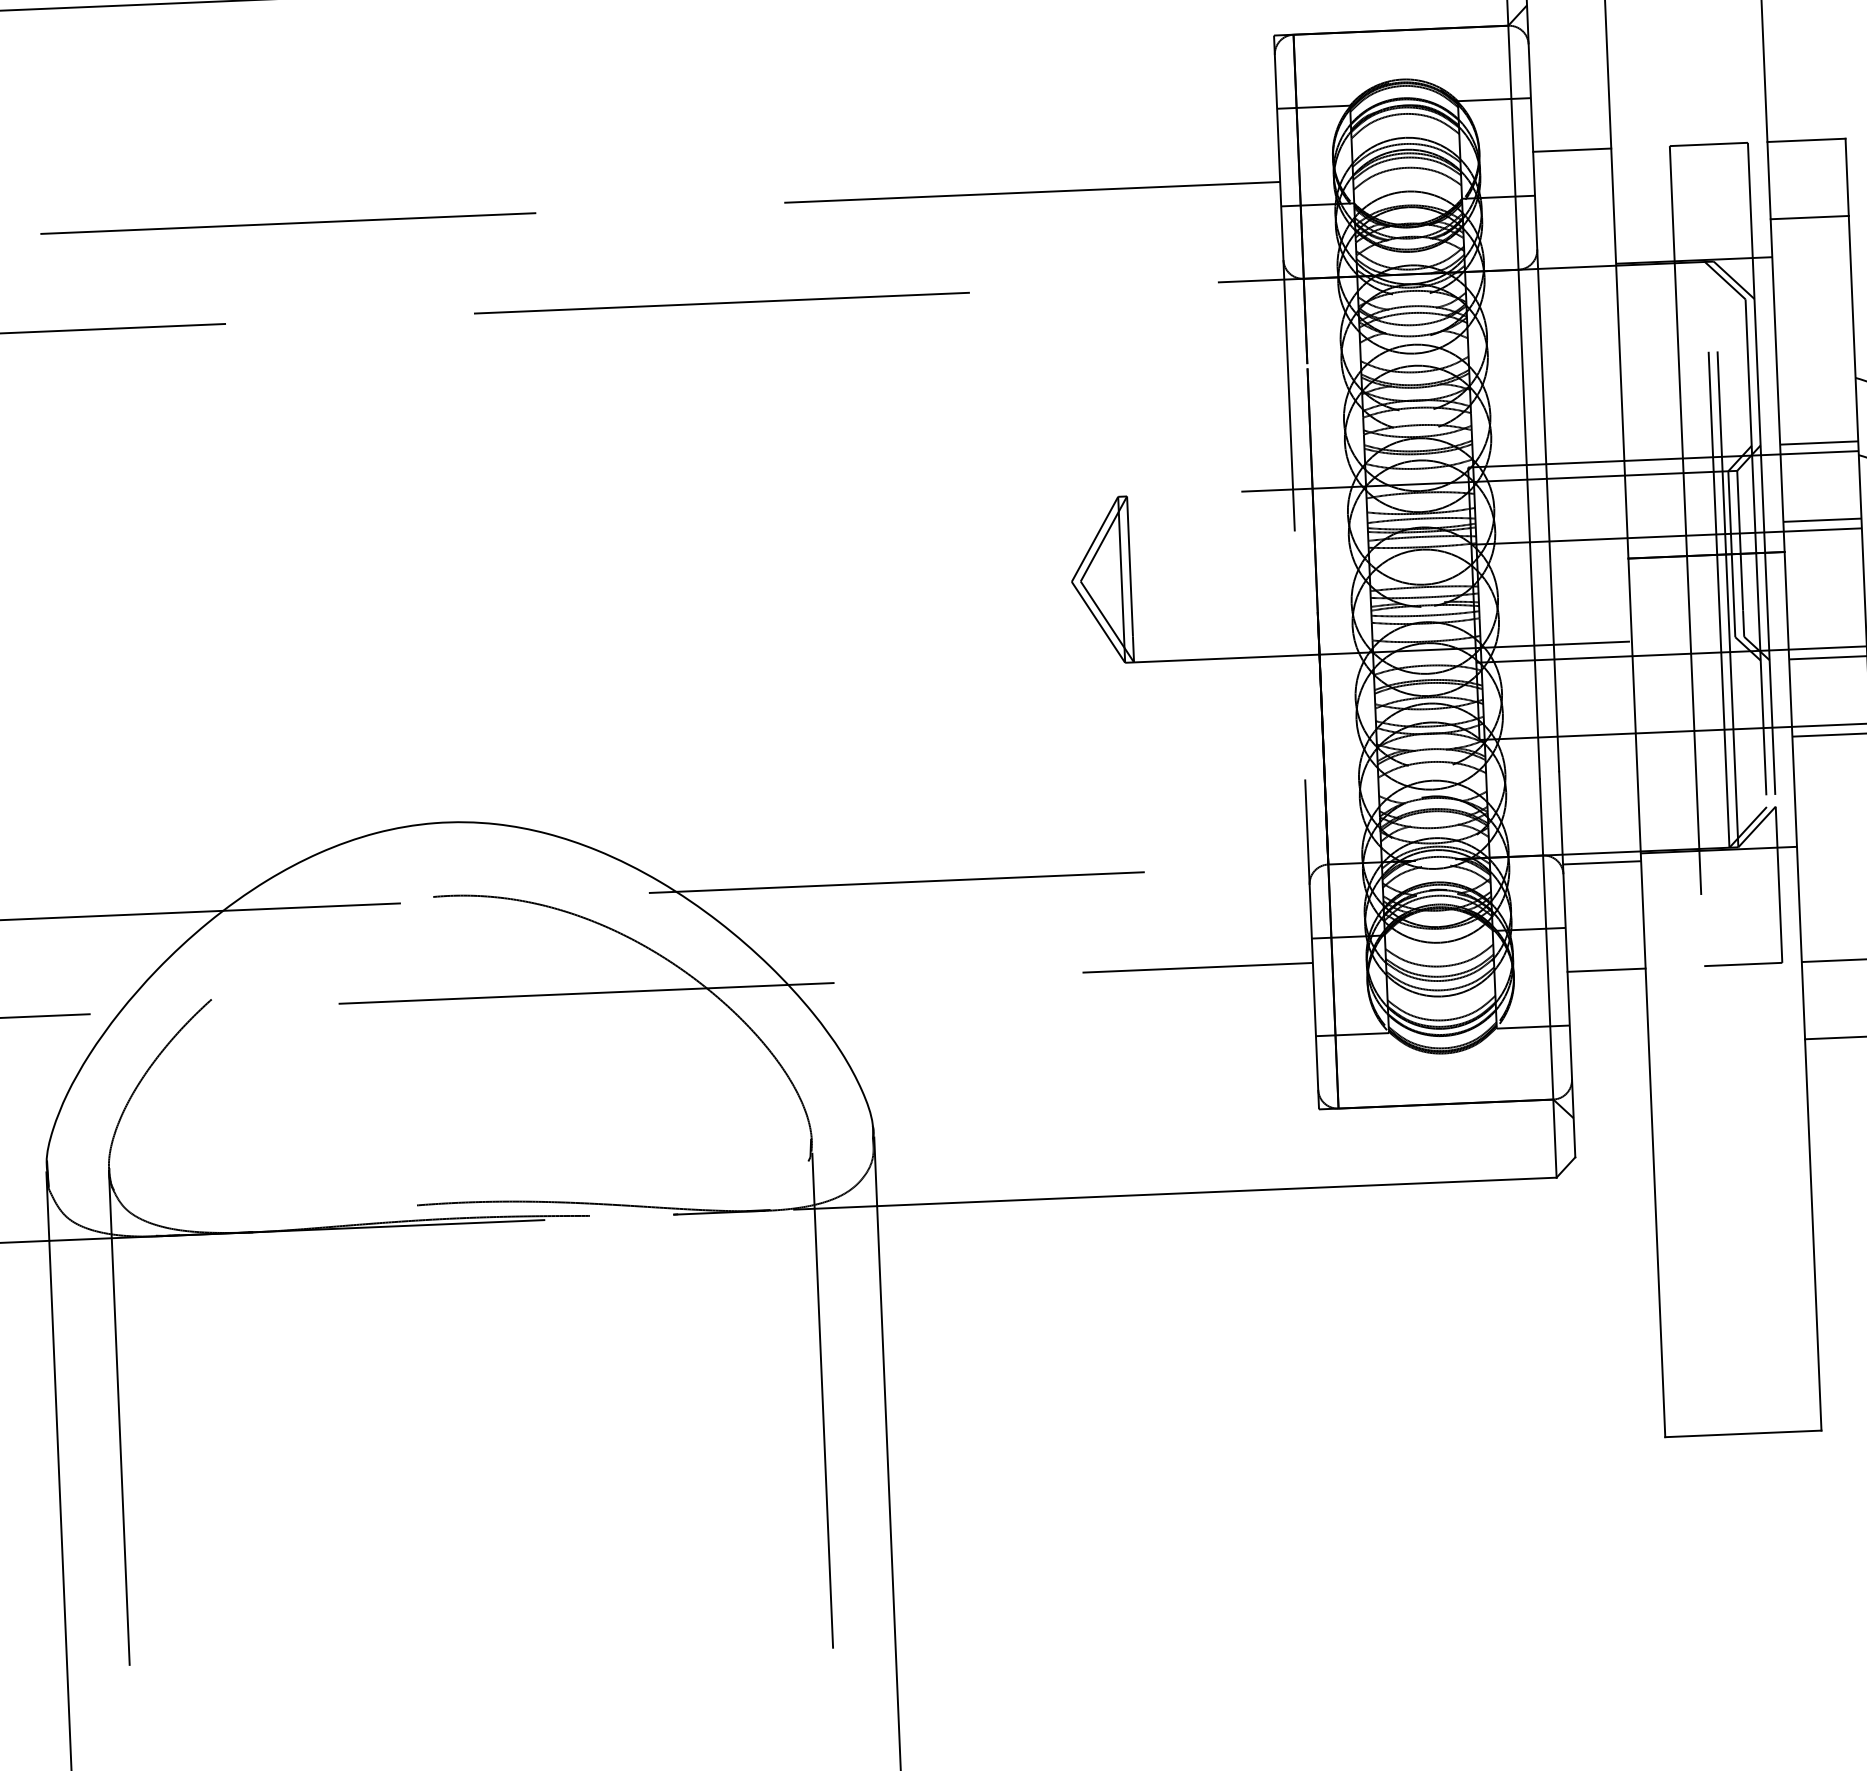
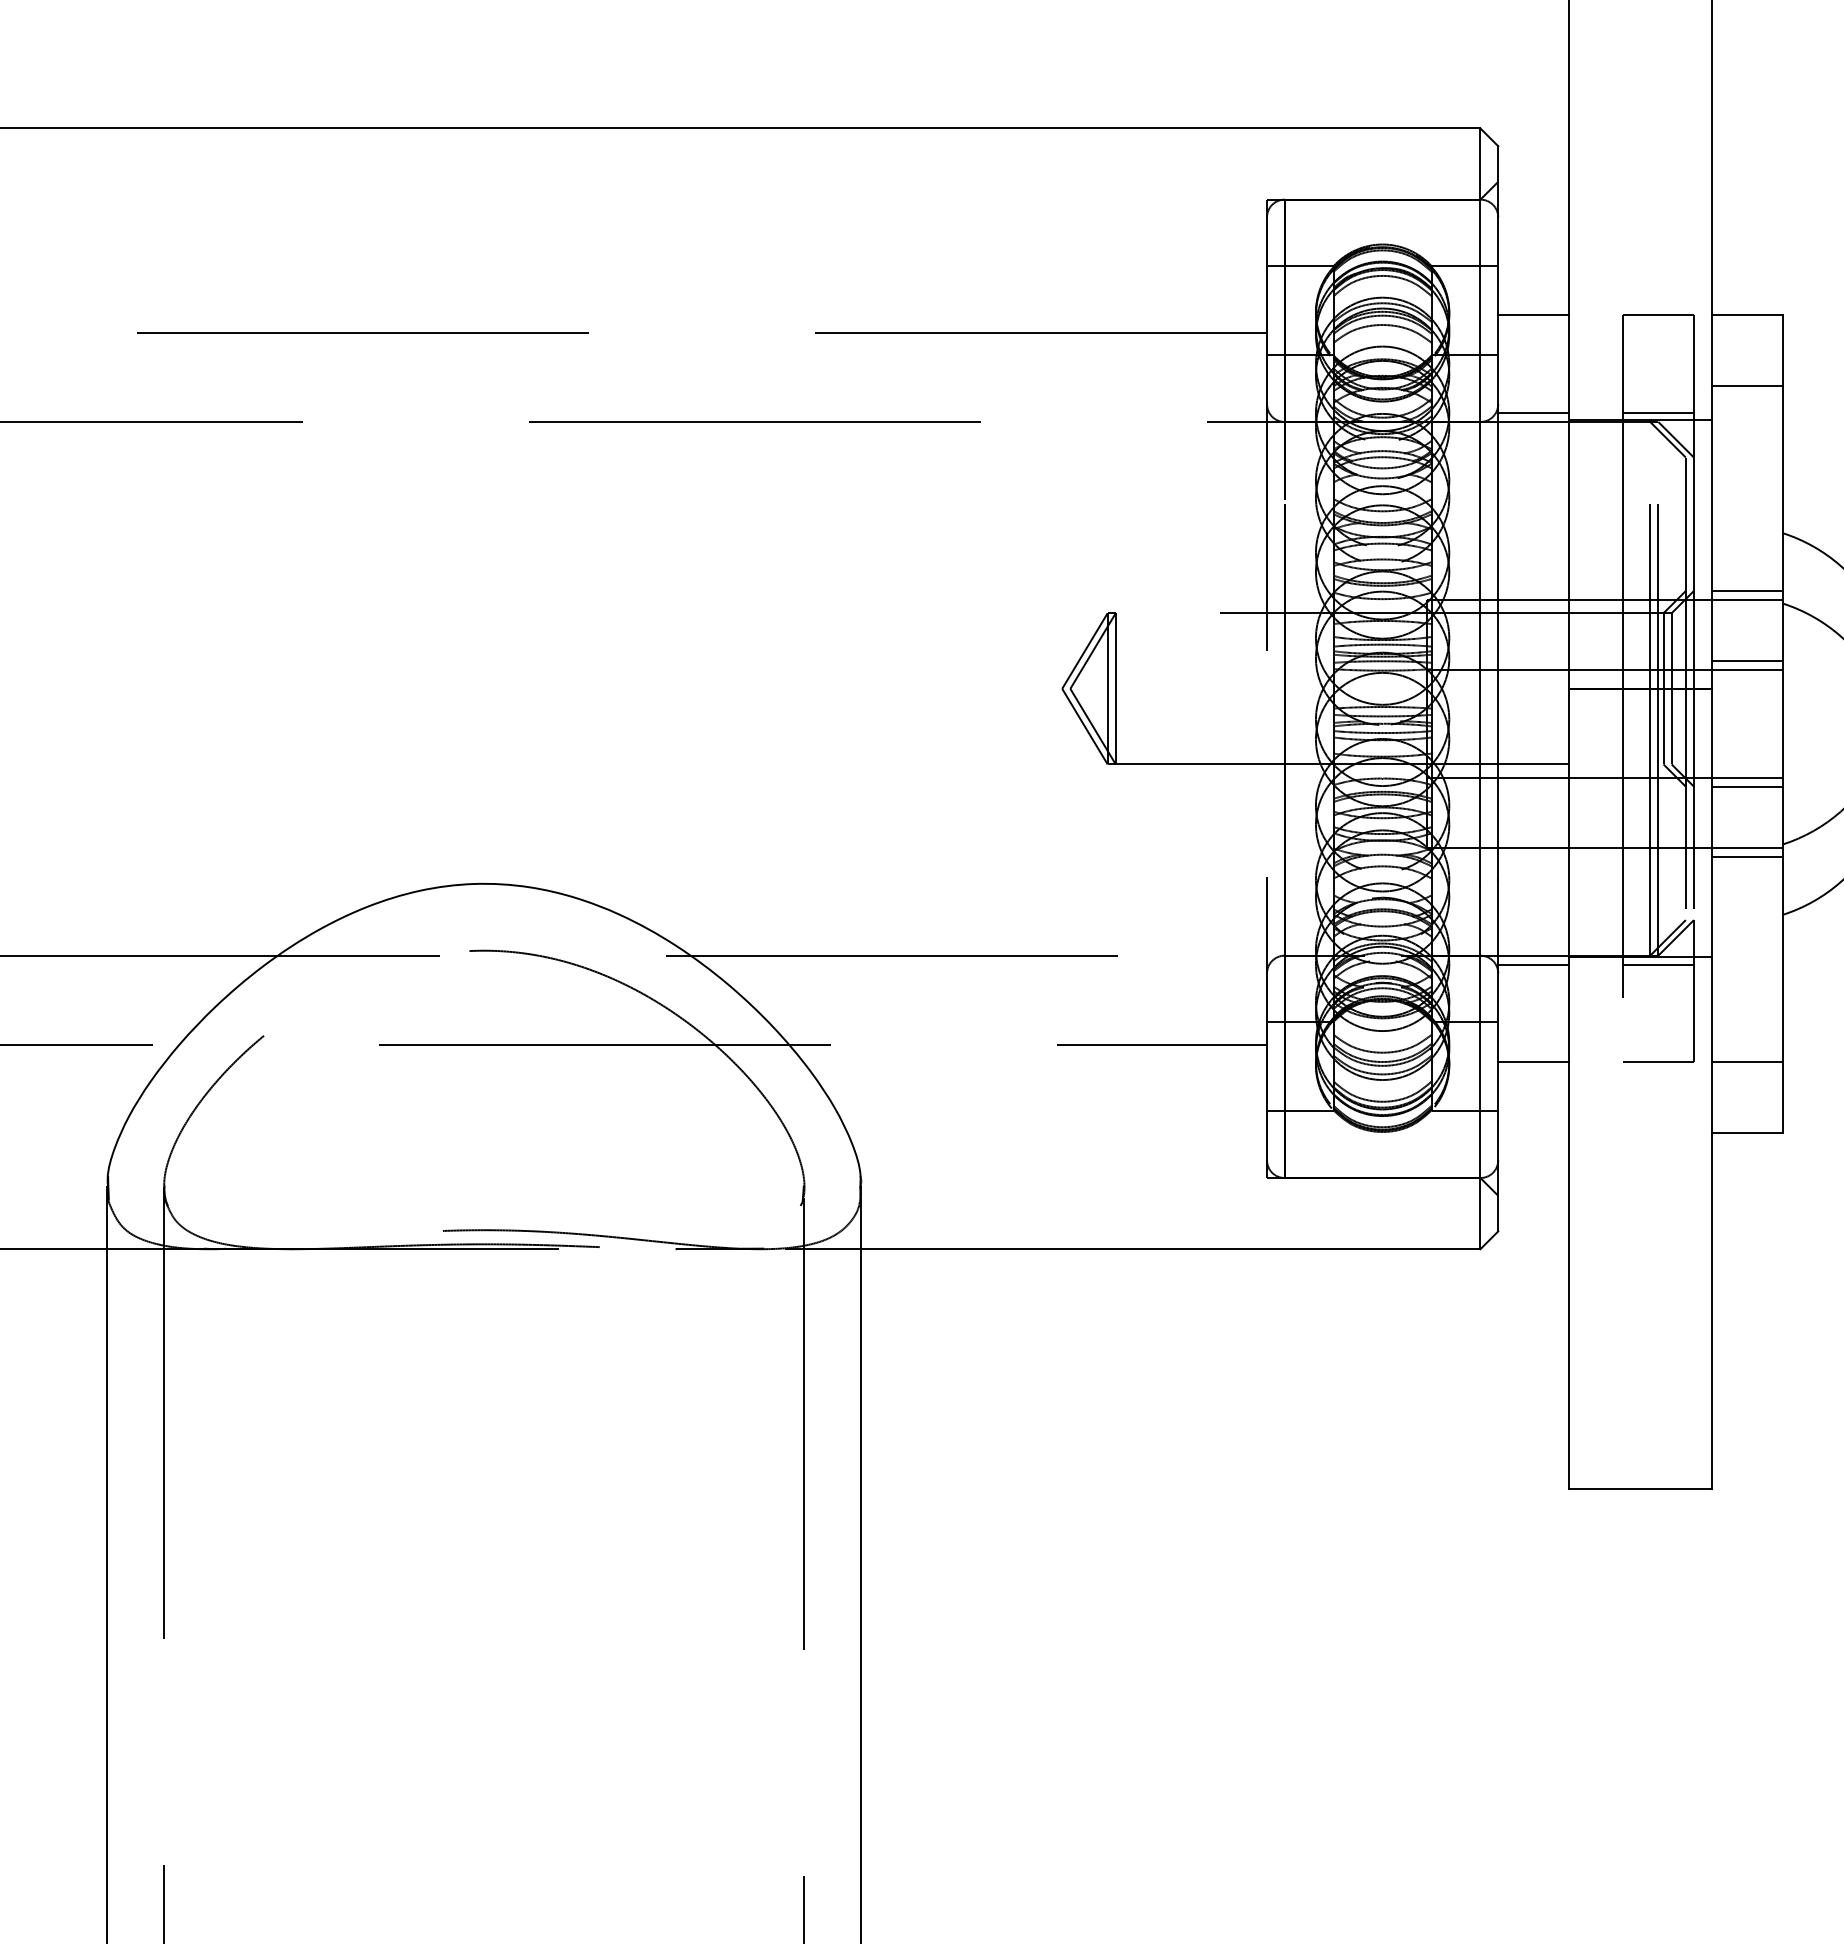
line: (1712, 252) -> (1657, 413), added
line: (1576, 258) -> (1533, 413), added
line: (1737, 857) -> (1657, 964), added

